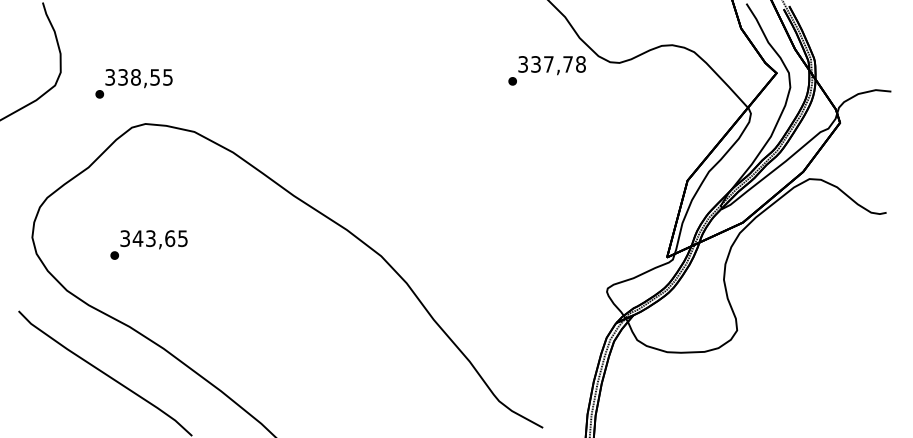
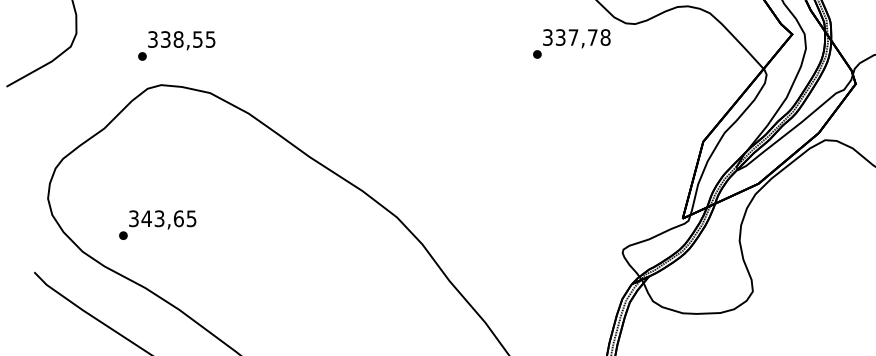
text: (546, 70) -> (571, 43), moved
text: (133, 83) -> (176, 45), moved
text: (148, 244) -> (157, 224), moved

